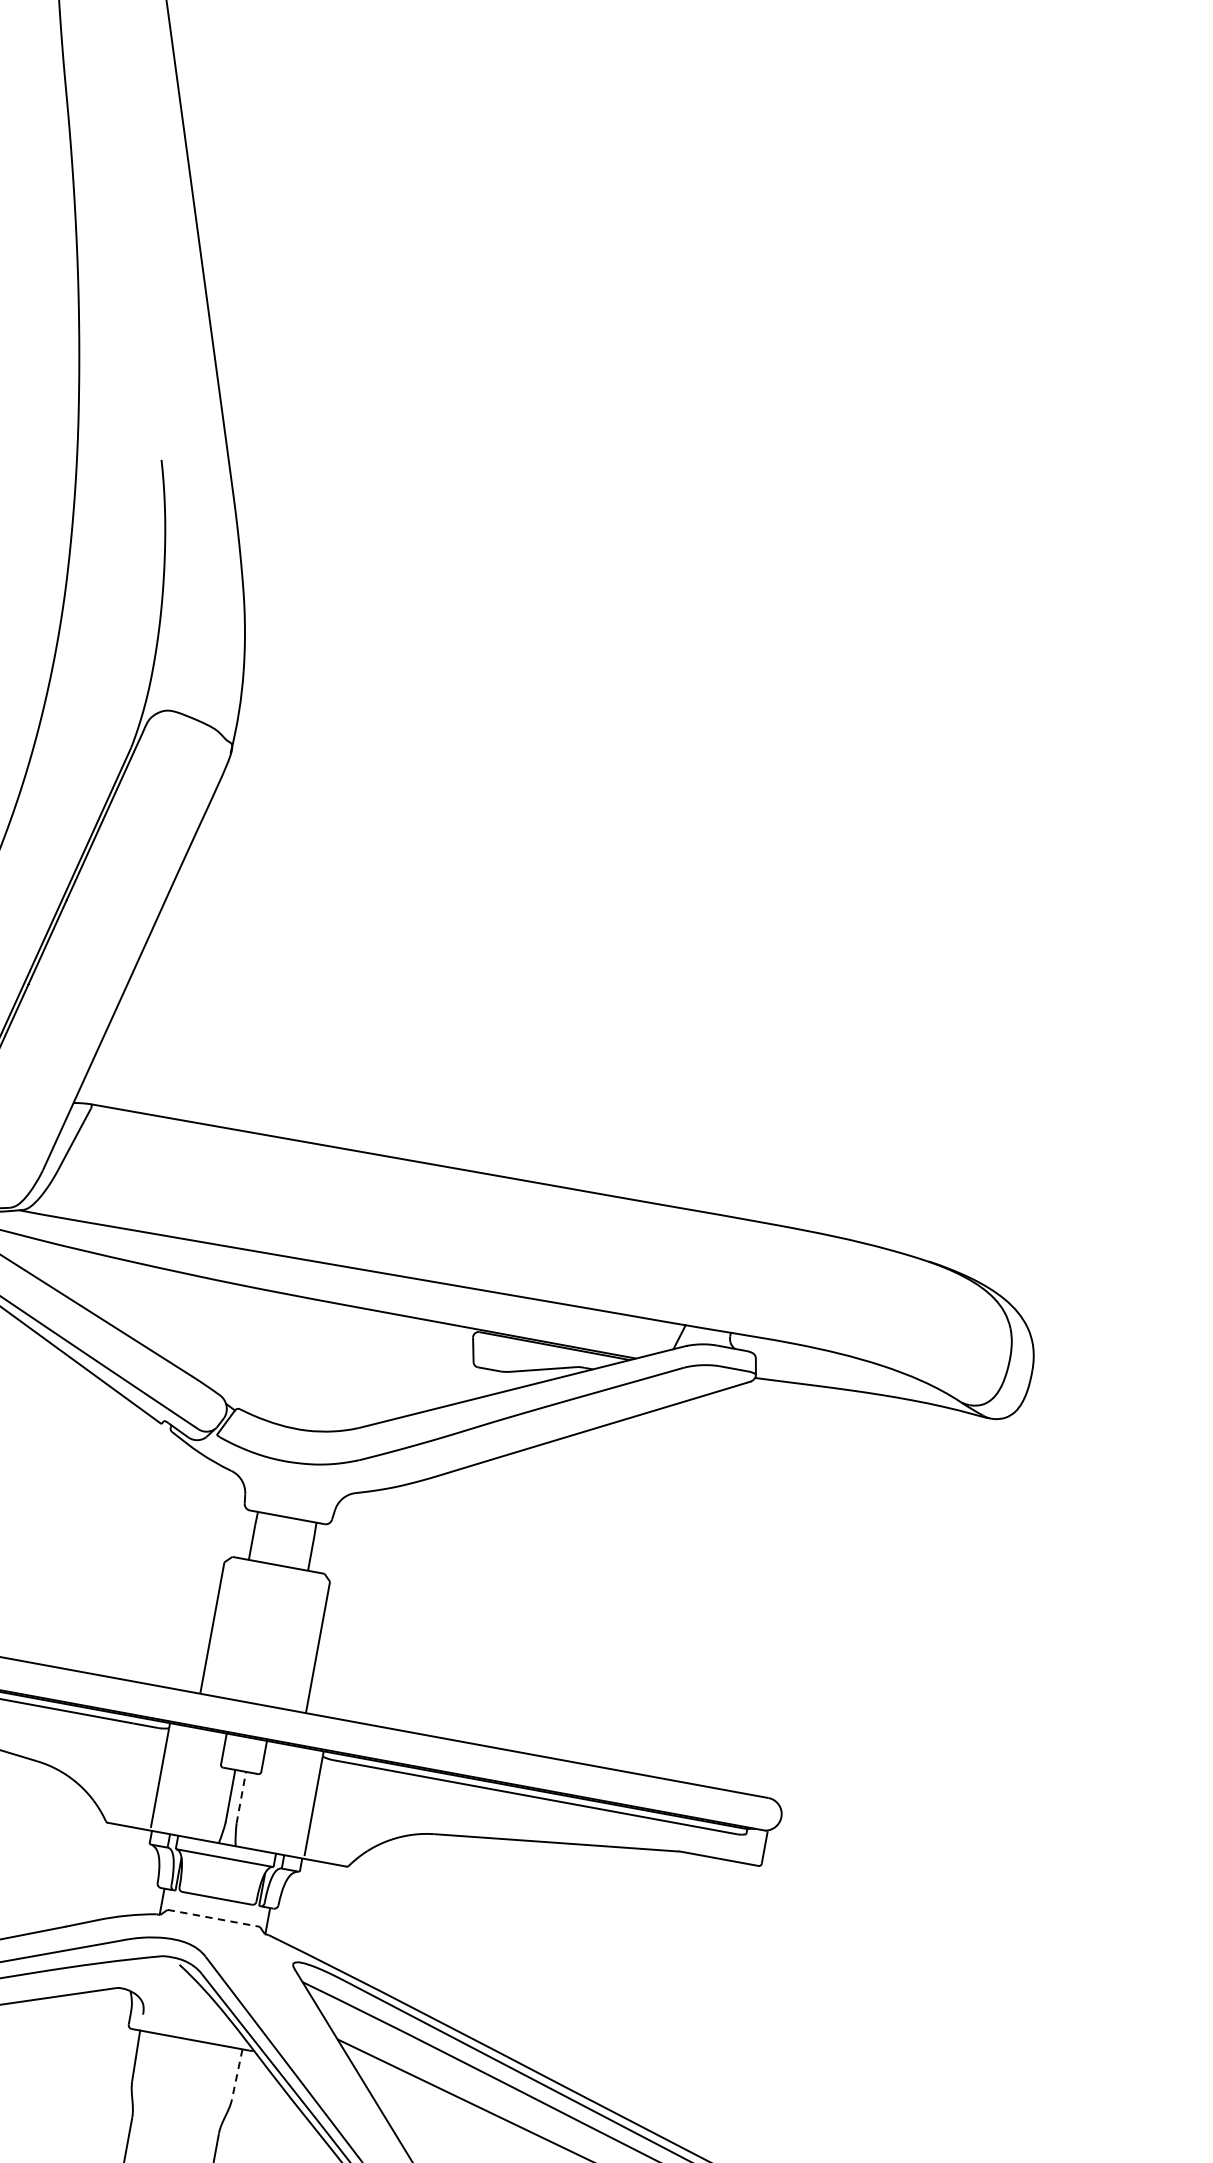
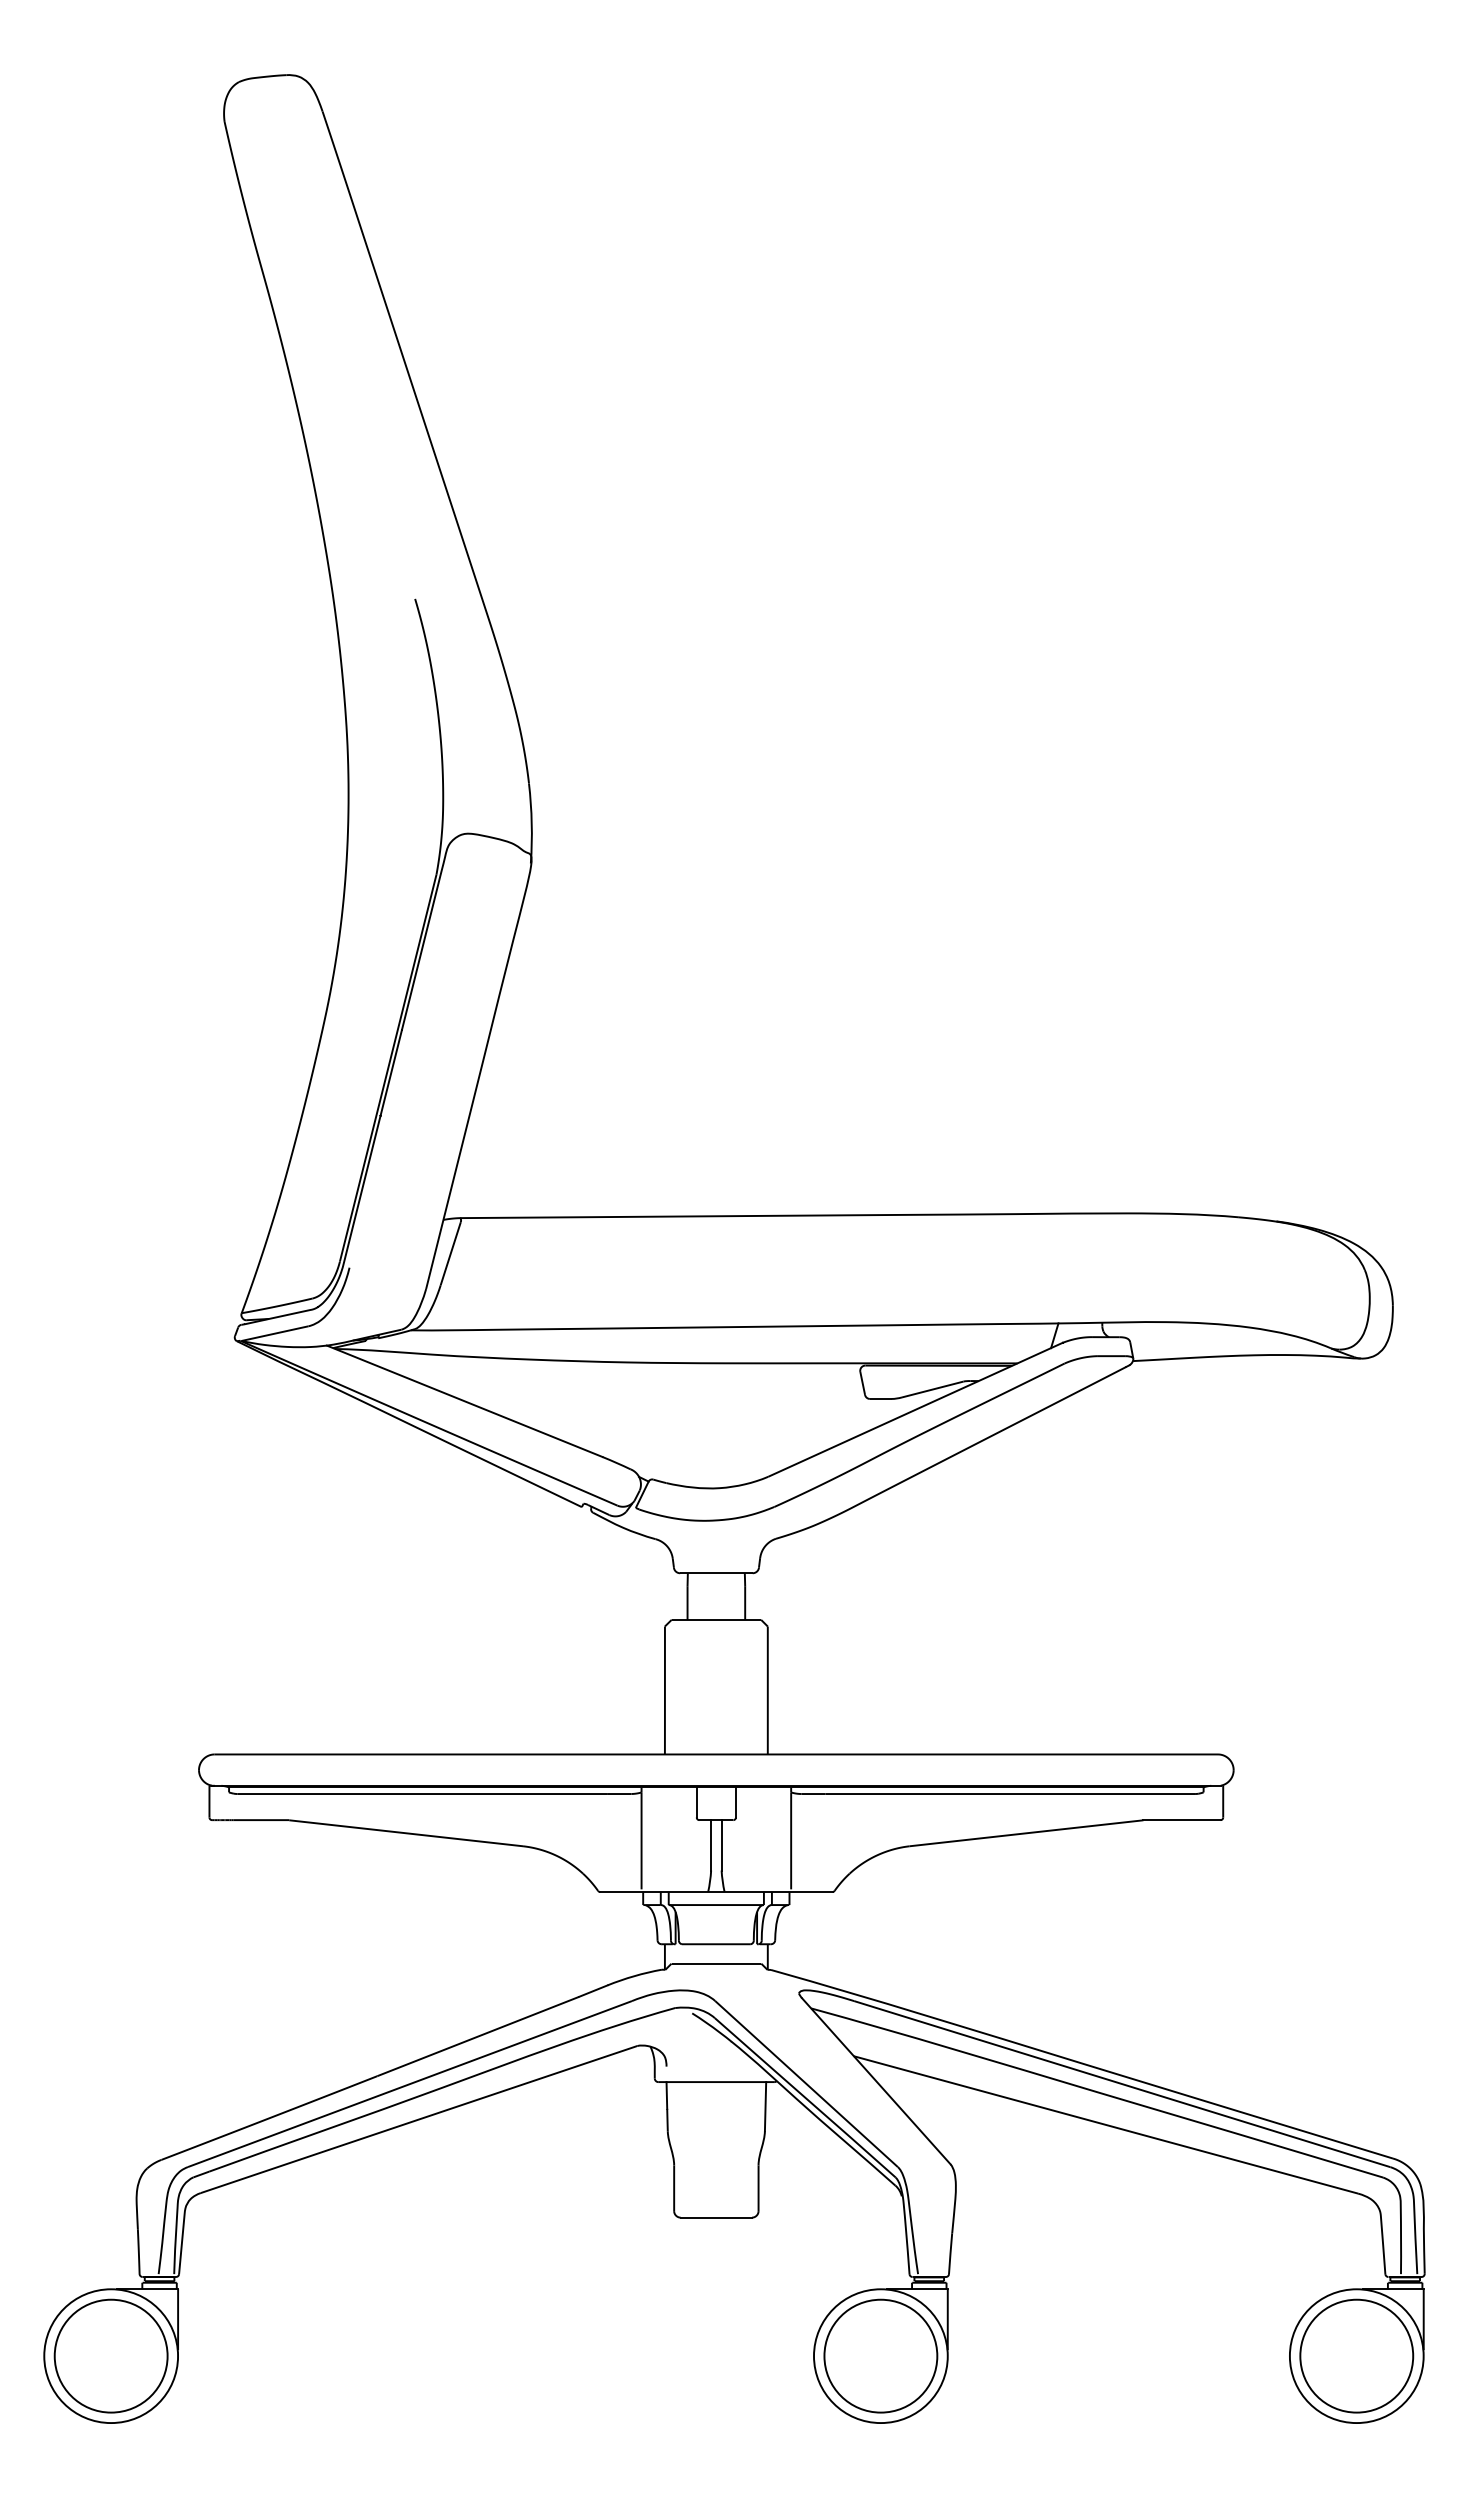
line: (241, 1796) -> (721, 1844), dashed -> solid
line: (213, 1918) -> (716, 1963), dashed -> solid
line: (237, 2074) -> (765, 2106), dashed -> solid

